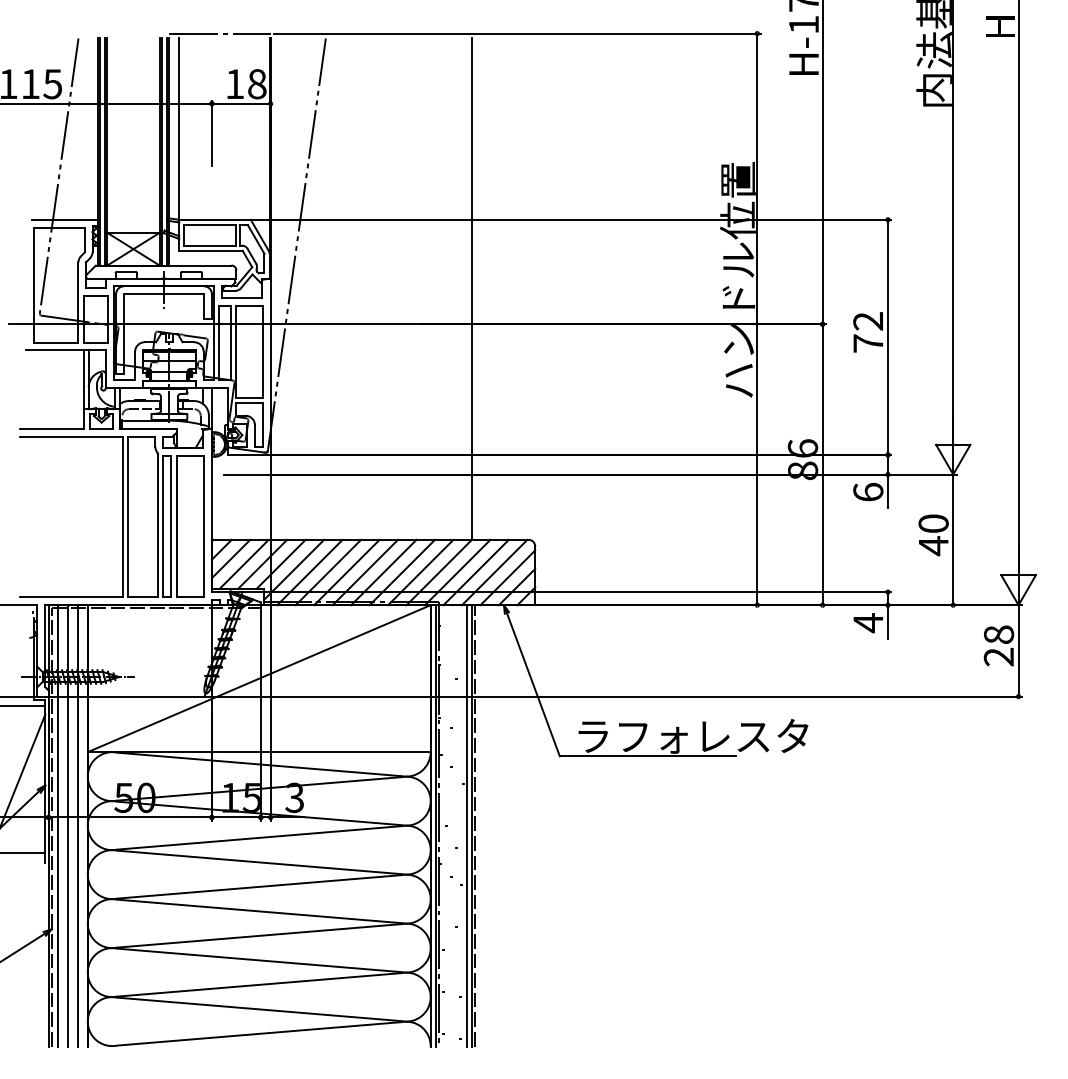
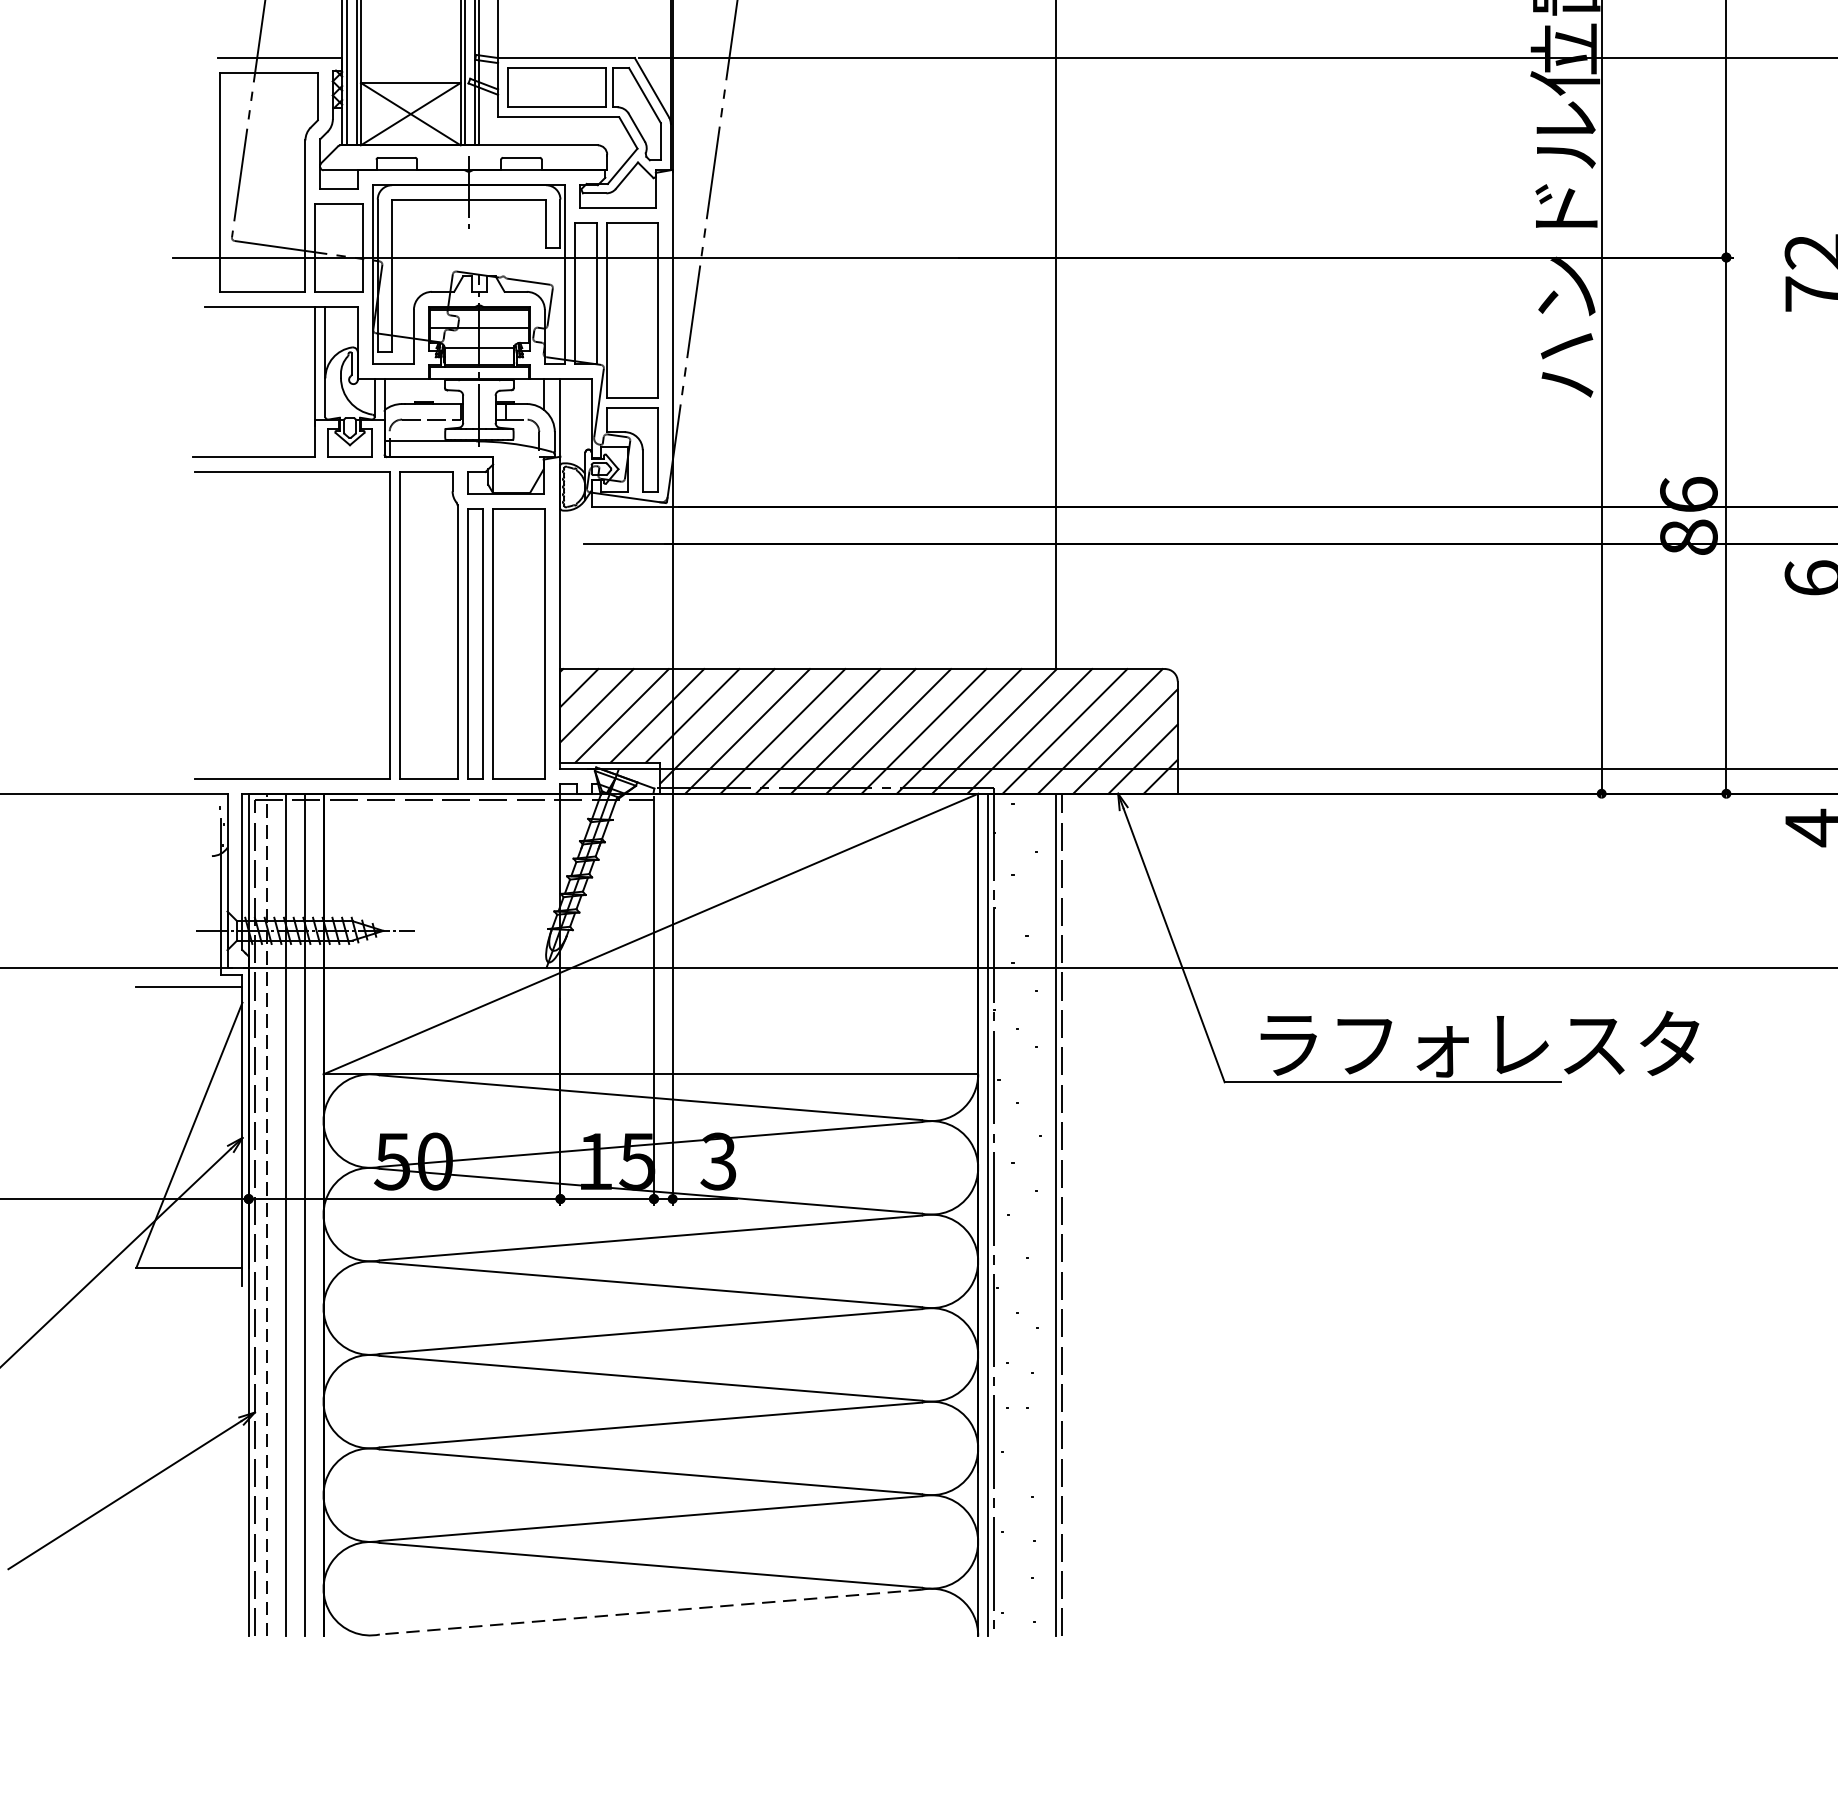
line: (58, 825) -> (267, 1214), solid -> dashed
line: (466, 825) -> (1046, 1214), removed
line: (258, 1033) -> (649, 1611), solid -> dashed

